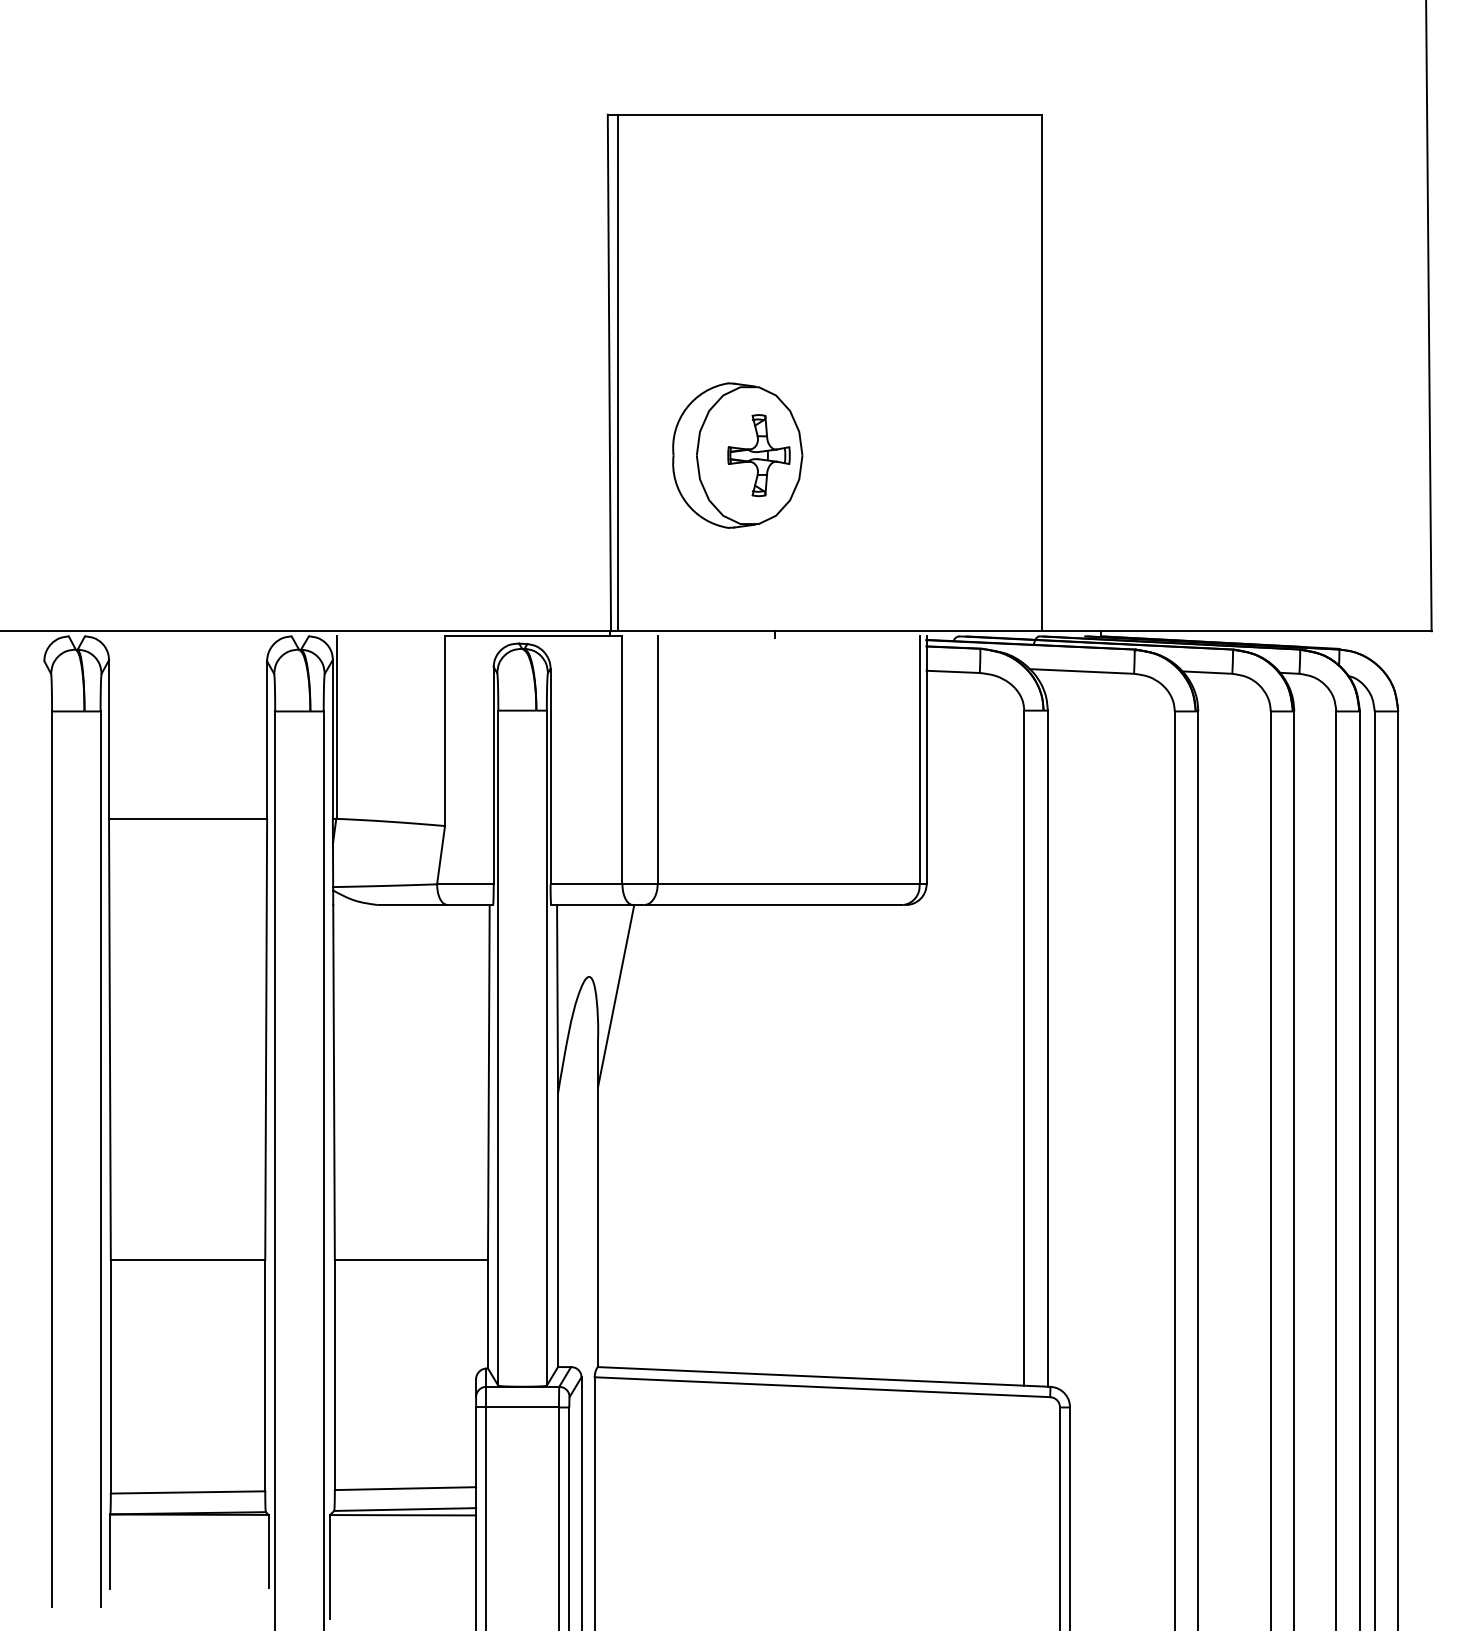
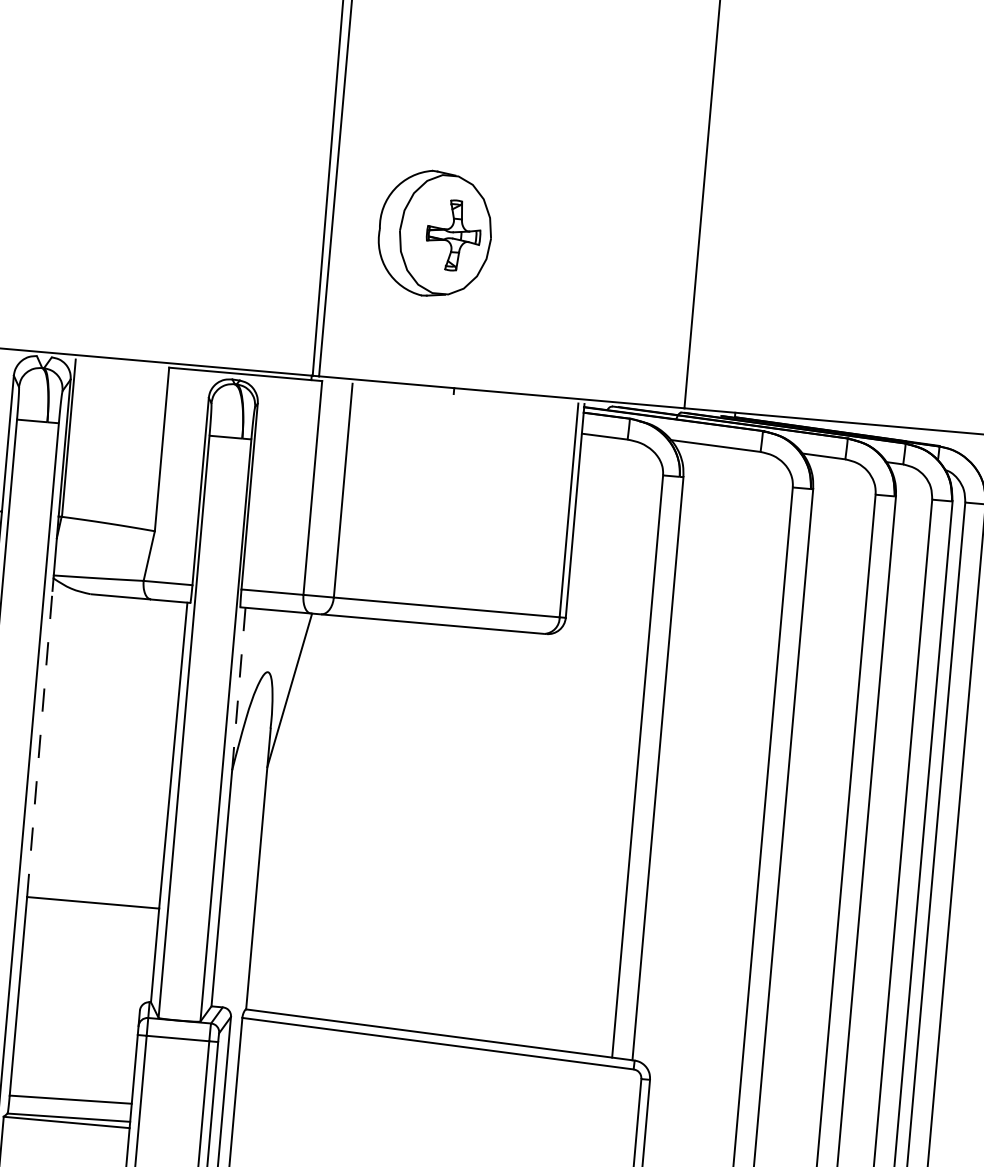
line: (557, 998) -> (238, 688), solid -> dashed
line: (334, 1081) -> (40, 743), solid -> dashed

